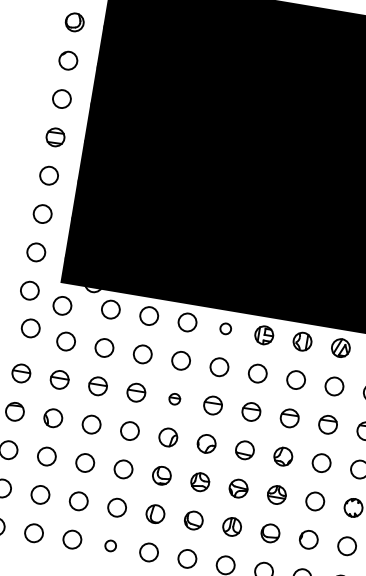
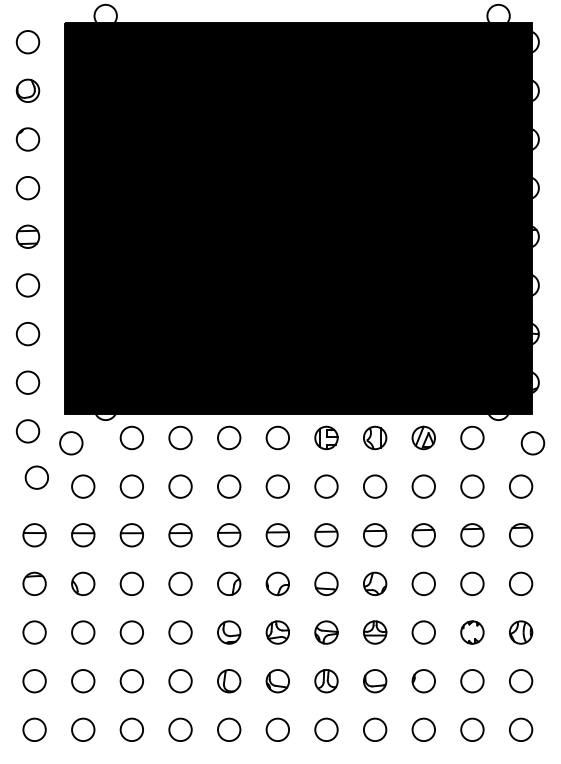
circle: (225, 328) -> (277, 437), size x1.67
part: (174, 399) -> (229, 535), size x1.67
circle: (110, 545) -> (180, 729), size x1.67

